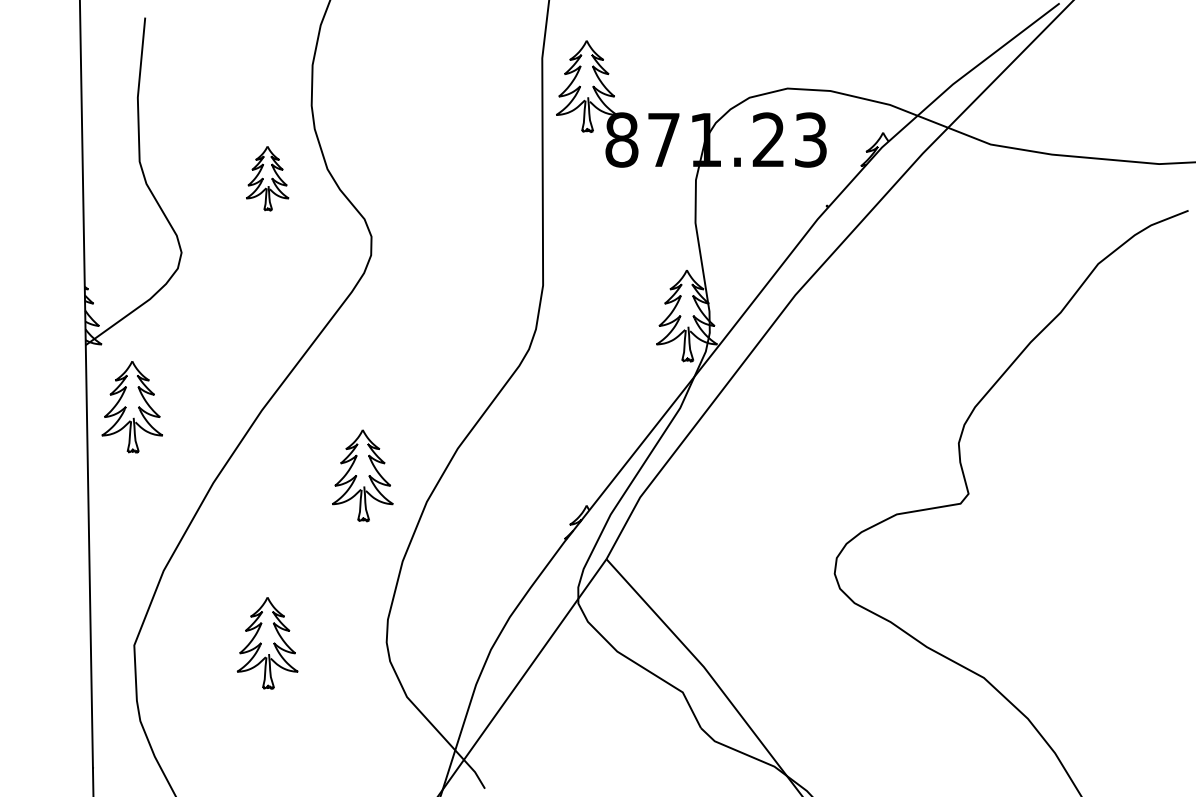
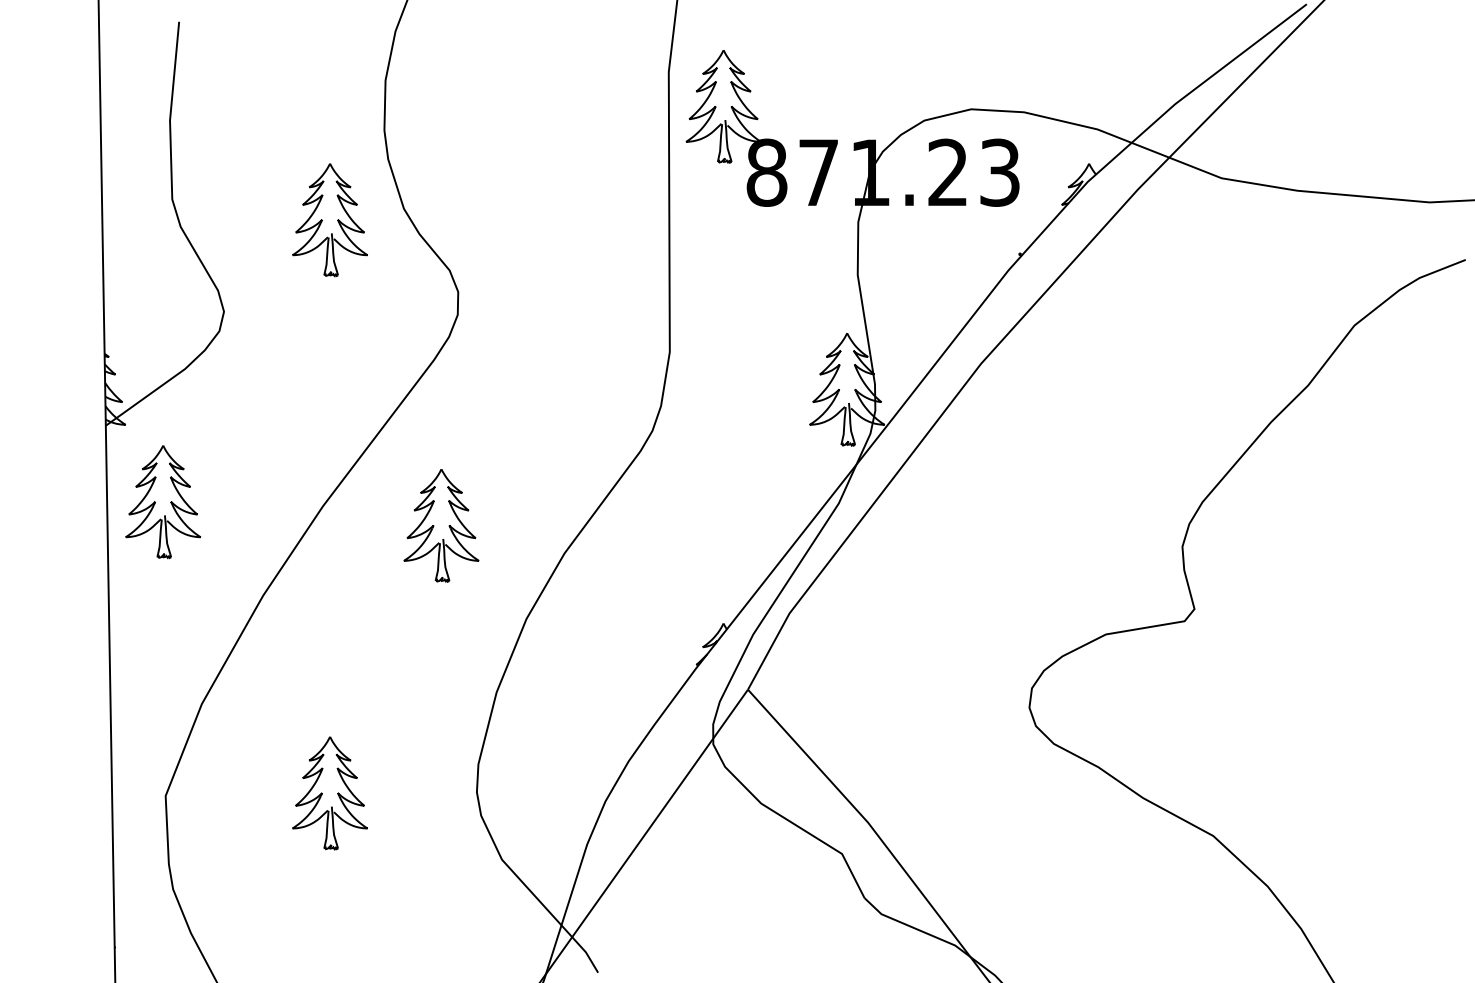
part: (267, 178) -> (329, 220), size x1.43
part: (362, 475) -> (441, 525), moved

